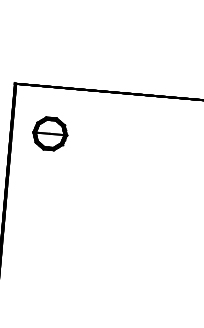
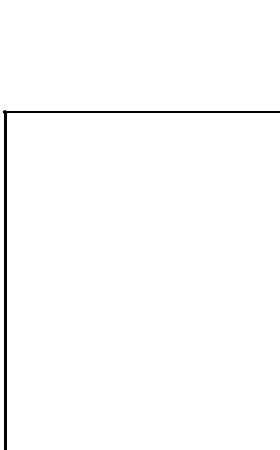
part: (50, 133) -> (49, 164), removed

